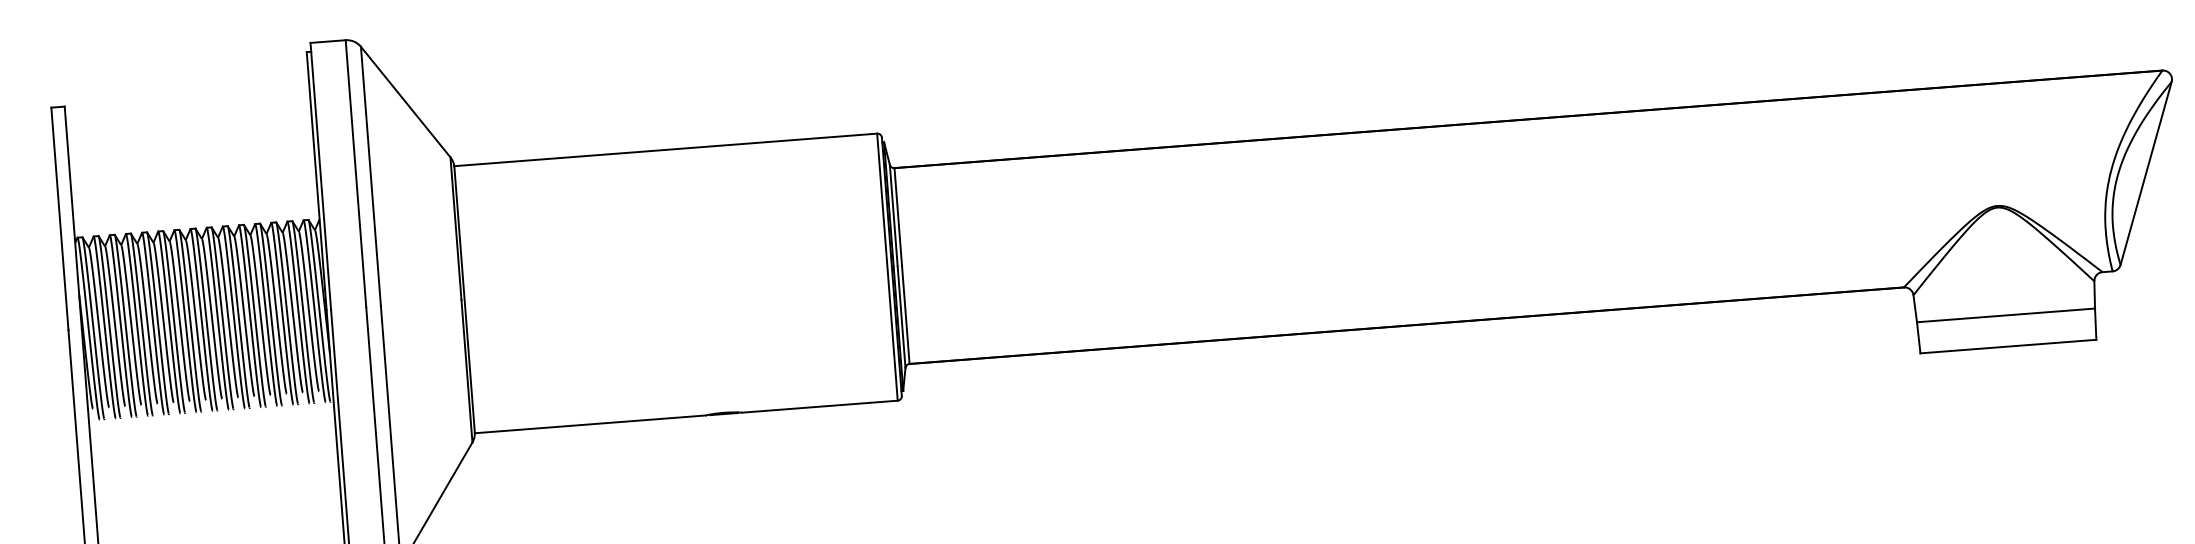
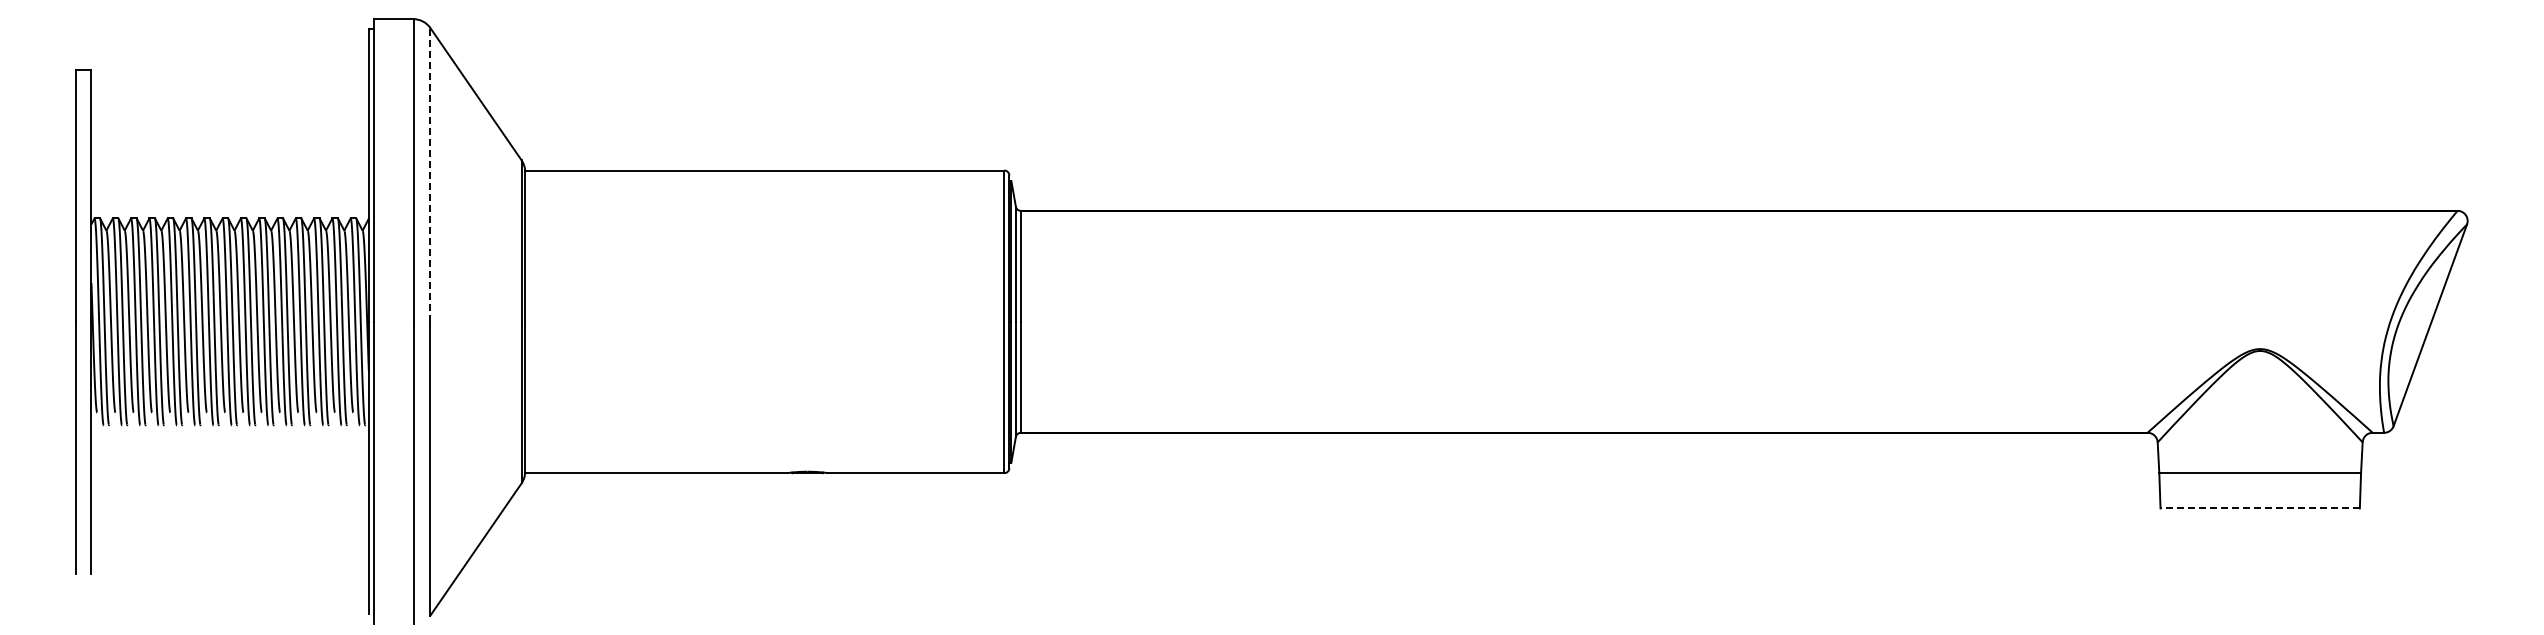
line: (371, 176) -> (430, 174), solid -> dashed
line: (2008, 346) -> (2260, 508), solid -> dashed

